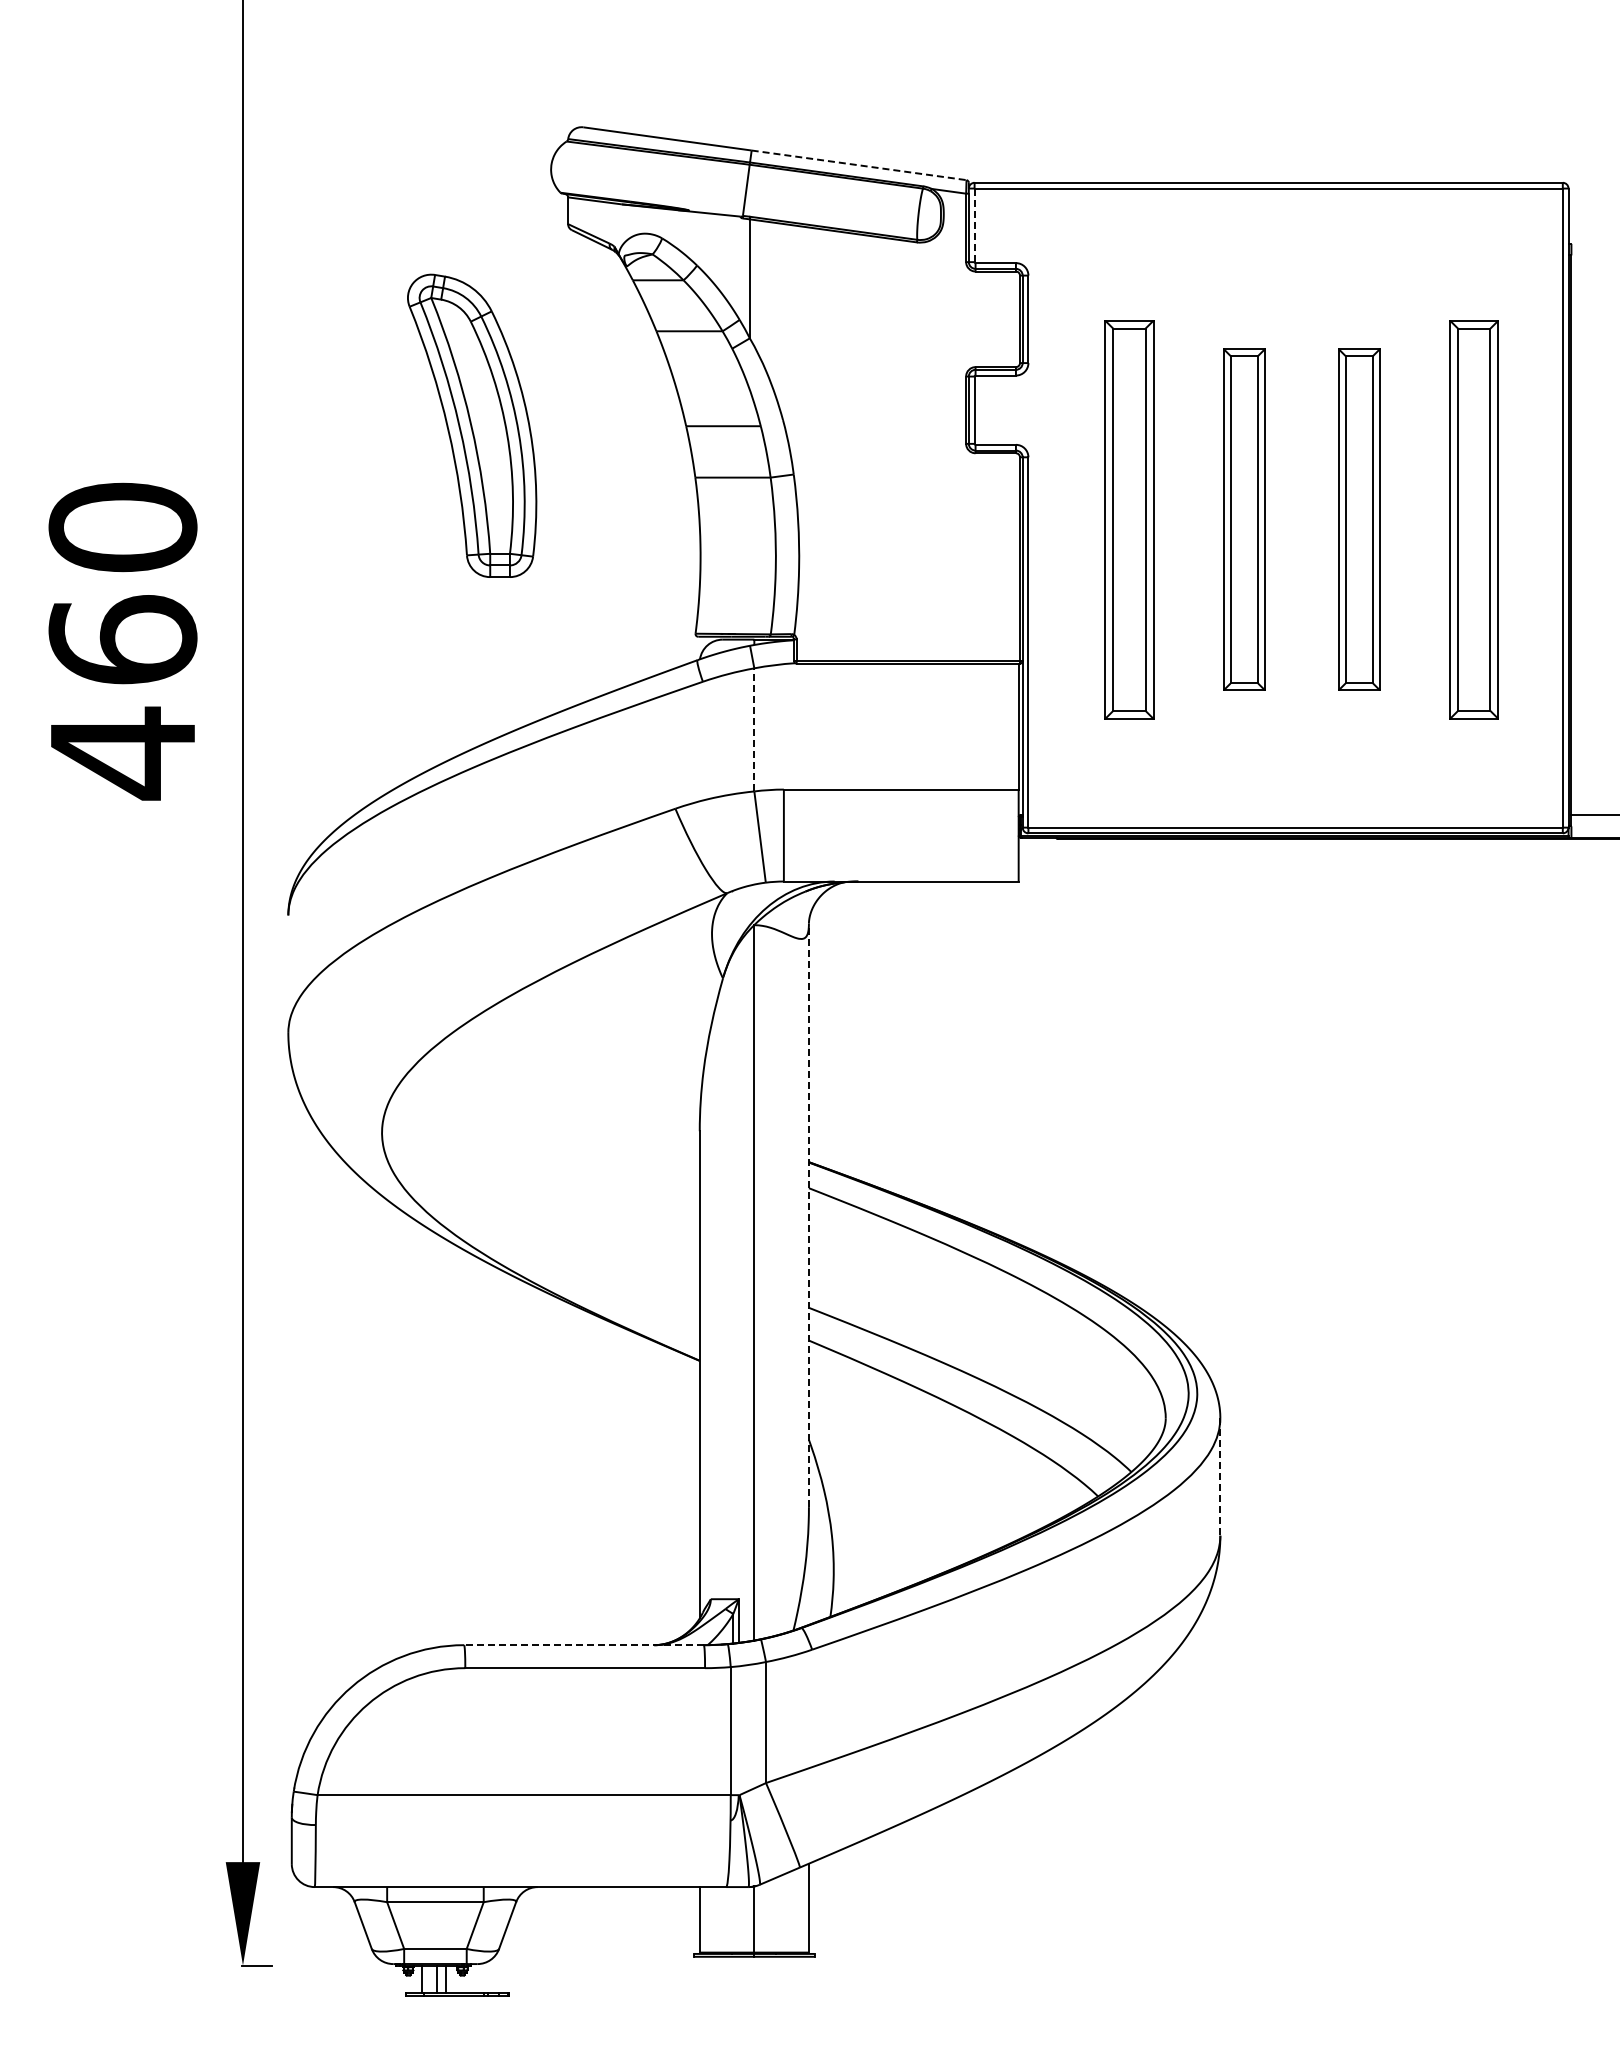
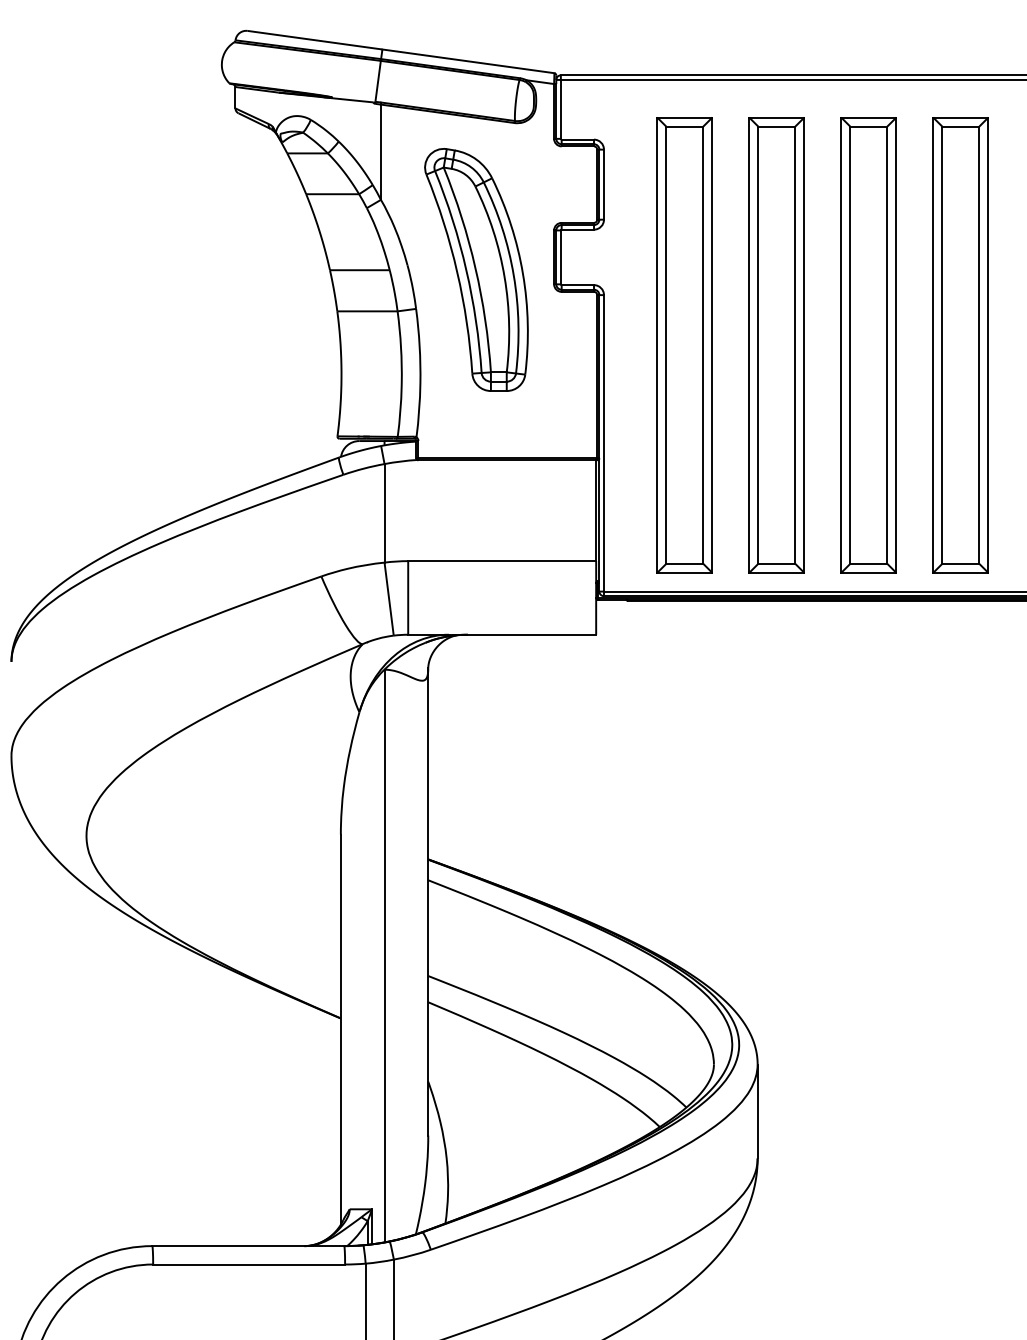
line: (859, 165) -> (468, 61), dashed -> solid
line: (974, 225) -> (560, 109), dashed -> solid
part: (472, 425) -> (476, 269), moved
part: (1129, 519) -> (684, 344), size x1.43
part: (1244, 519) -> (776, 344), size x1.67
part: (1359, 519) -> (869, 344), size x1.67
part: (1474, 519) -> (961, 344), size x1.43
line: (754, 729) -> (384, 513), dashed -> solid
line: (808, 1215) -> (427, 902), dashed -> solid
line: (1220, 1477) -> (757, 1111), dashed -> solid
line: (584, 1645) -> (248, 1246), dashed -> solid

